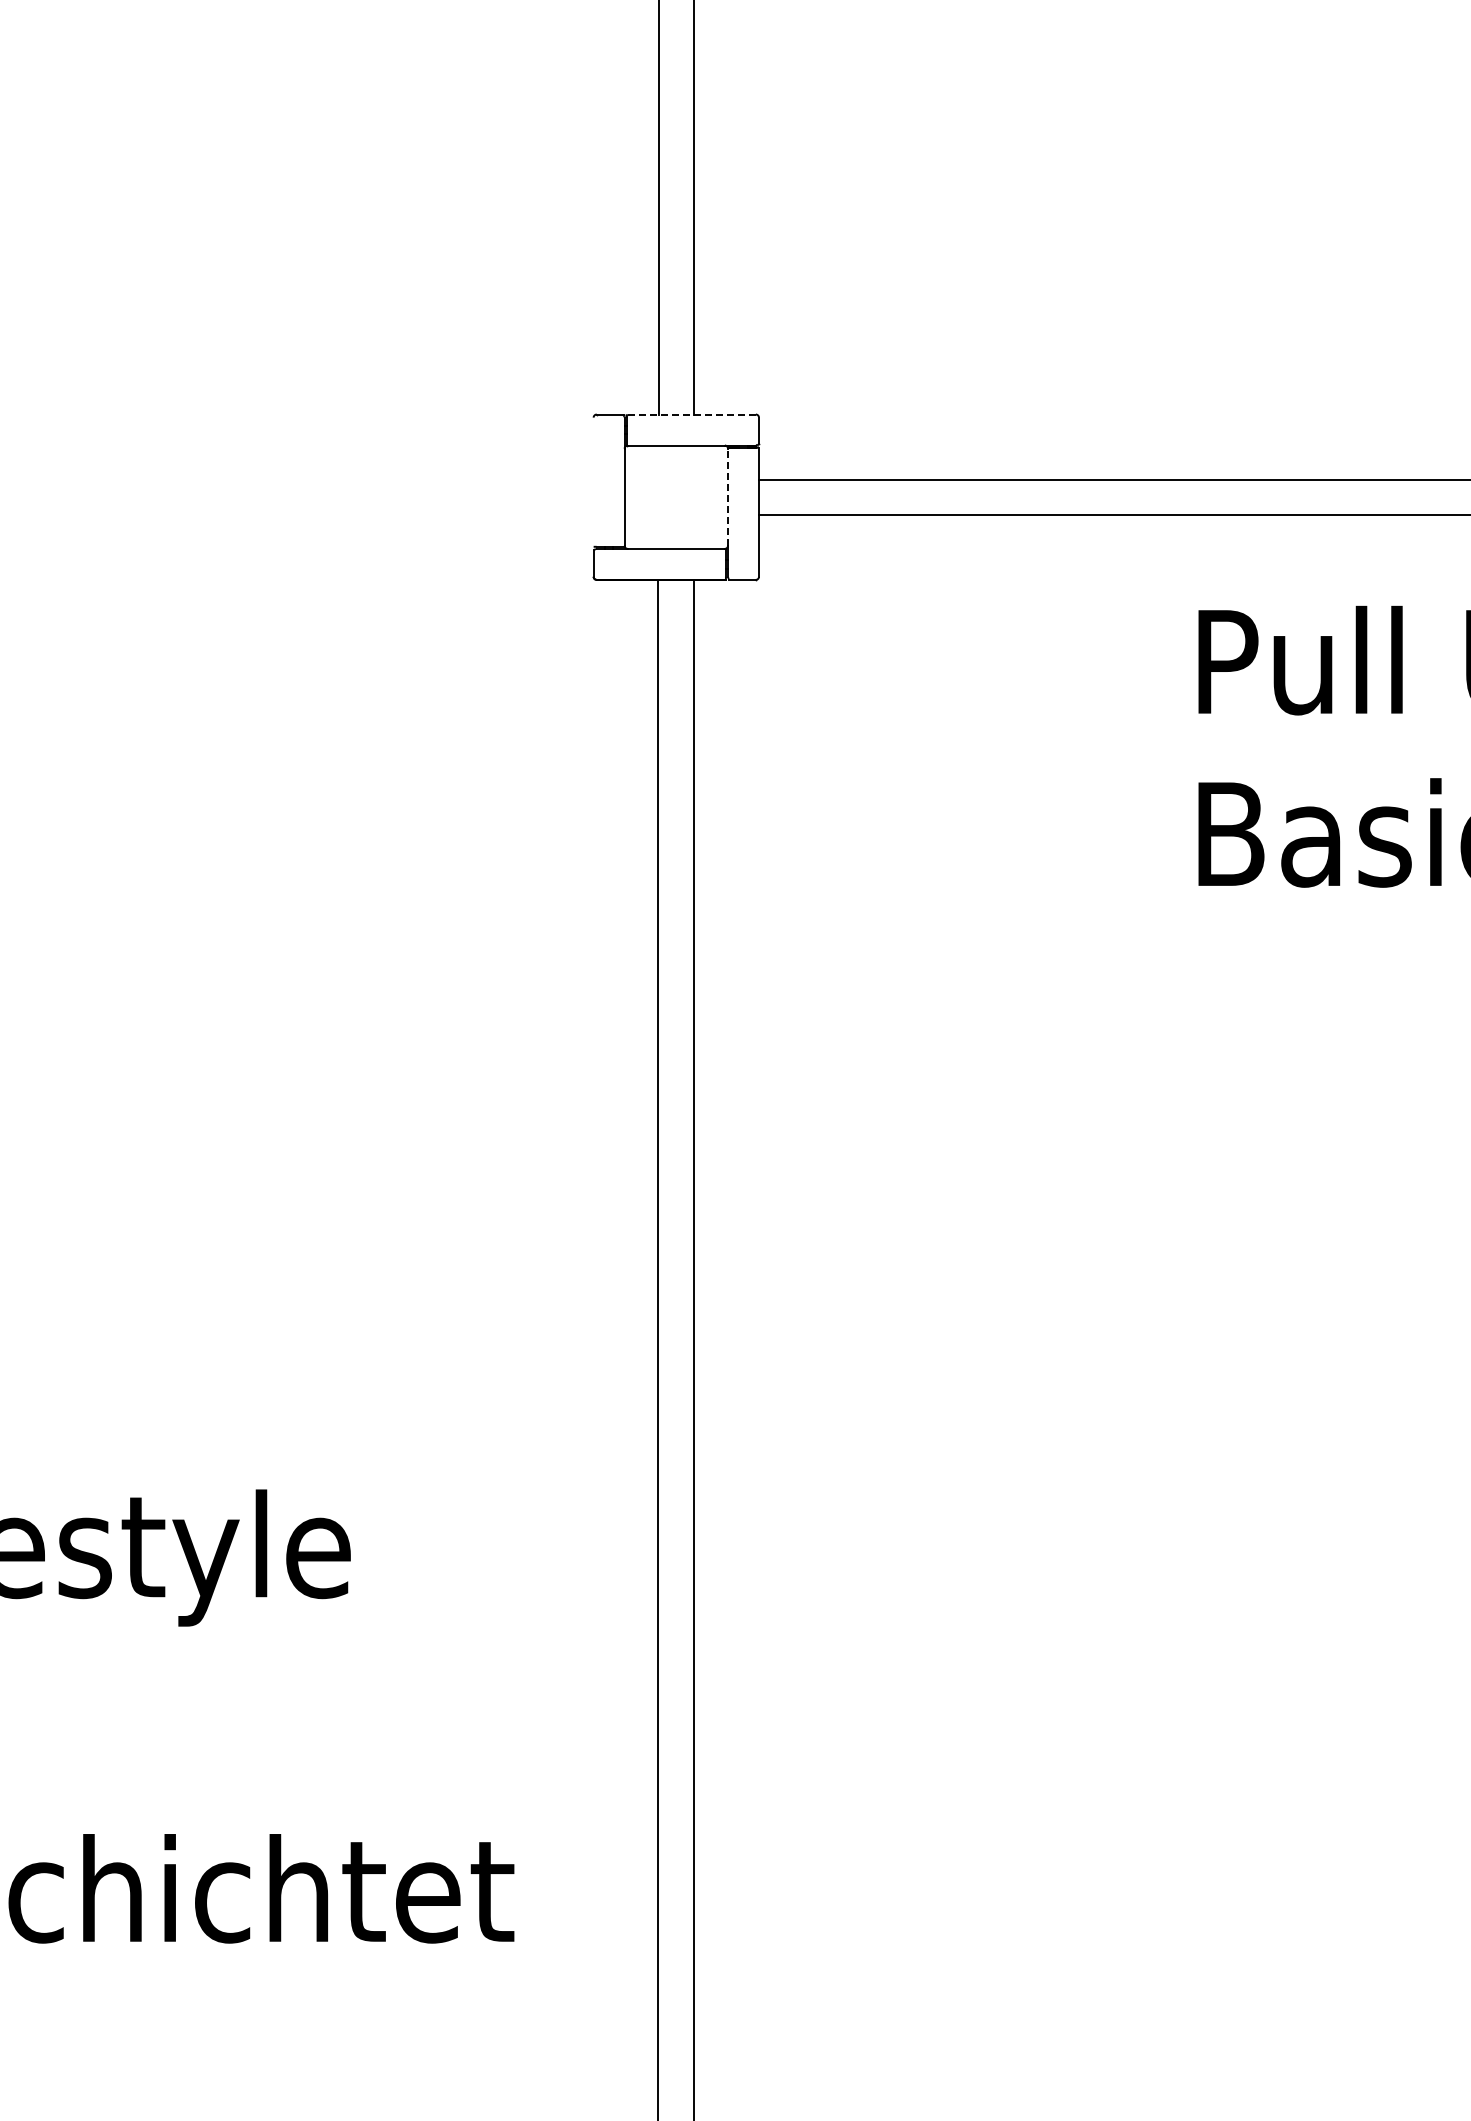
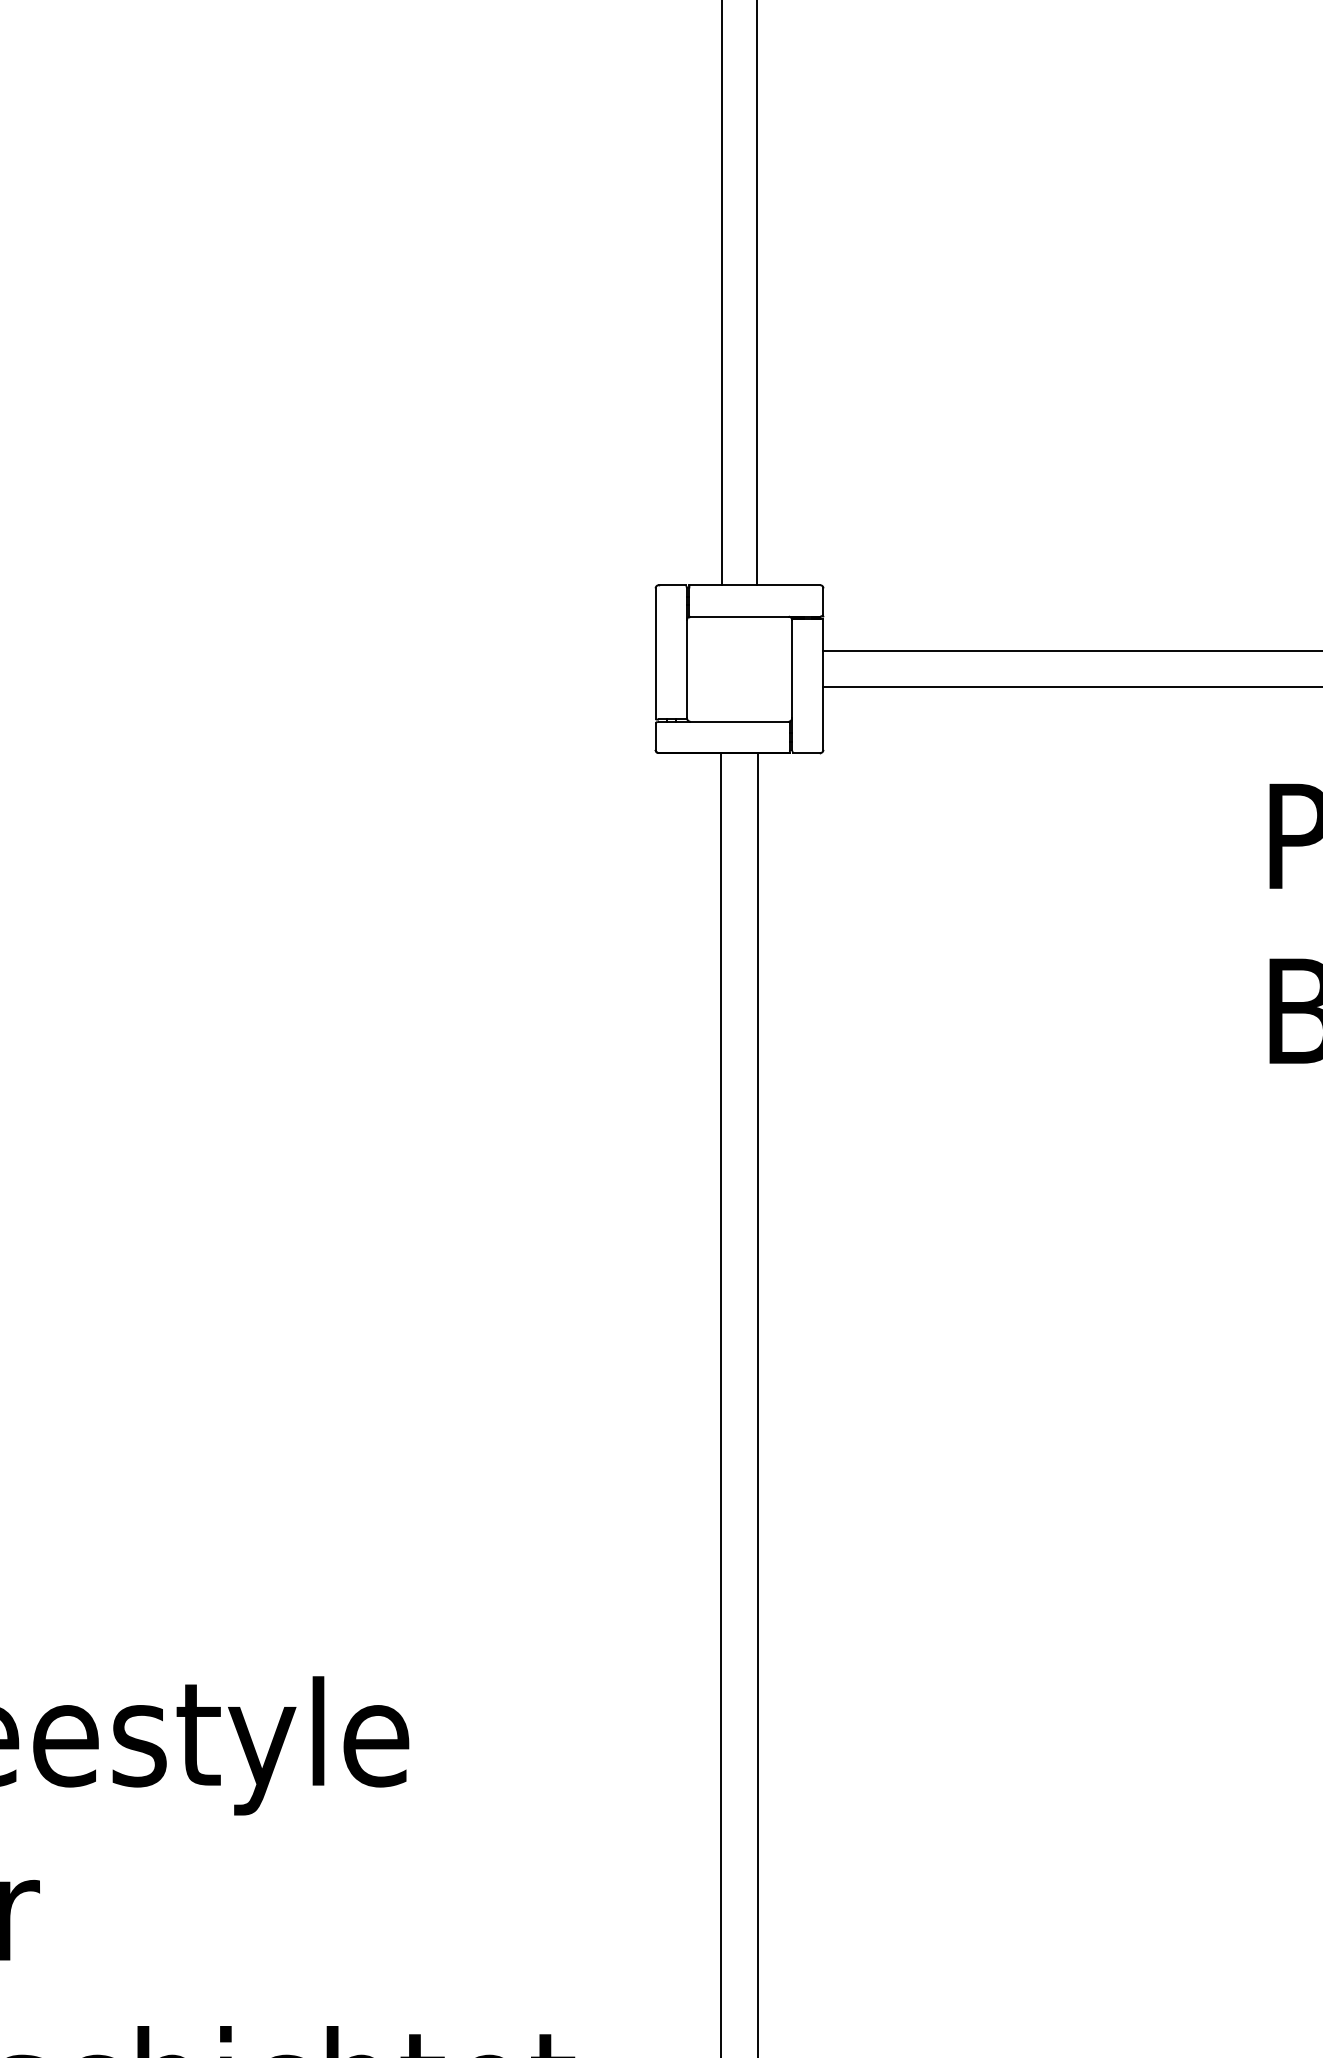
line: (691, 414) -> (754, 585), dashed -> solid
line: (593, 481) -> (655, 653), added
line: (727, 497) -> (791, 669), dashed -> solid

